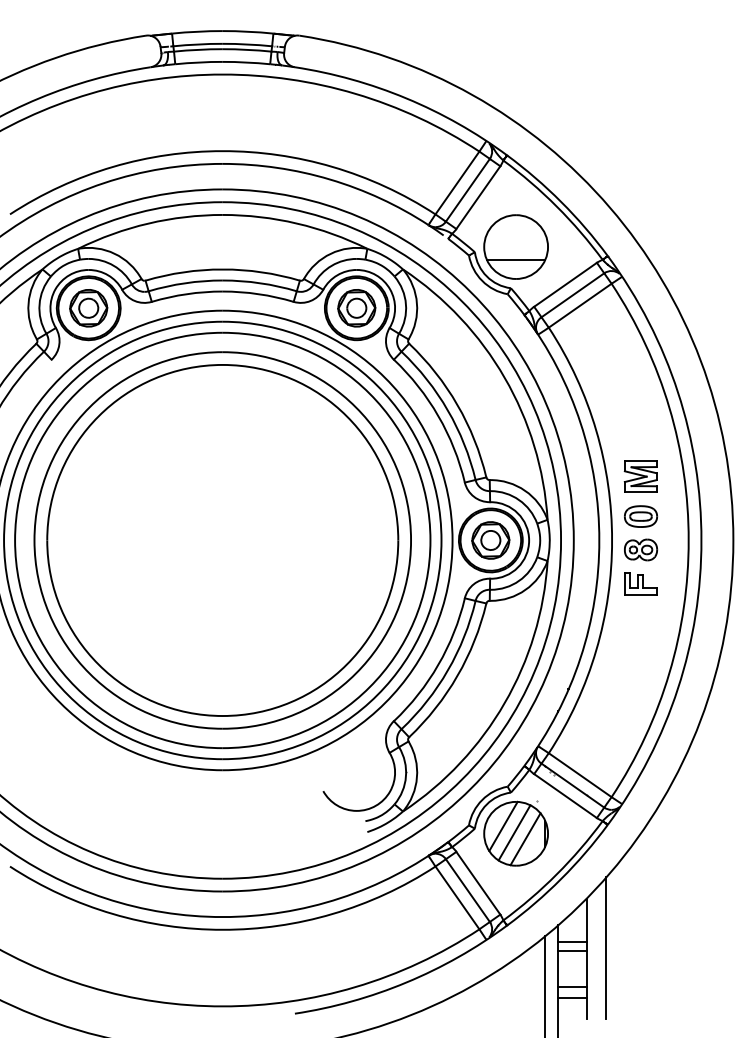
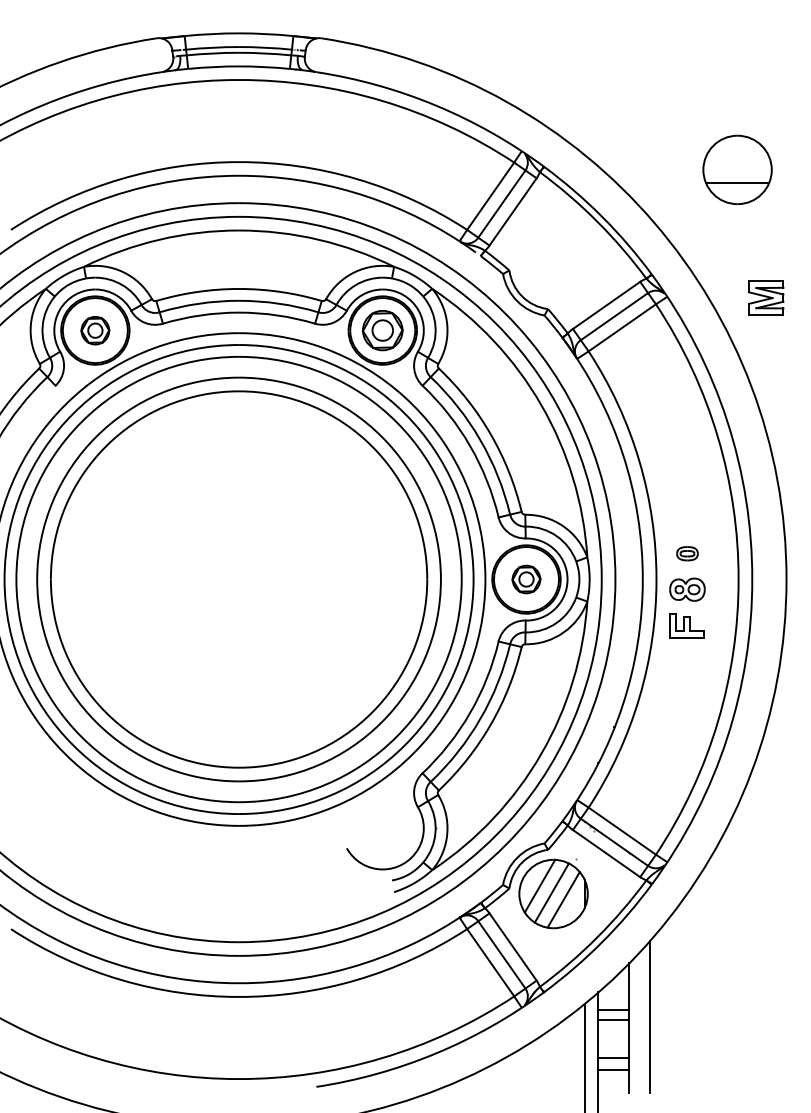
part: (516, 246) -> (737, 169), moved
part: (88, 308) -> (95, 330), size x0.7
part: (641, 476) -> (766, 297), moved
part: (641, 516) -> (687, 553), size x0.6
part: (490, 540) -> (526, 579), size x0.7

